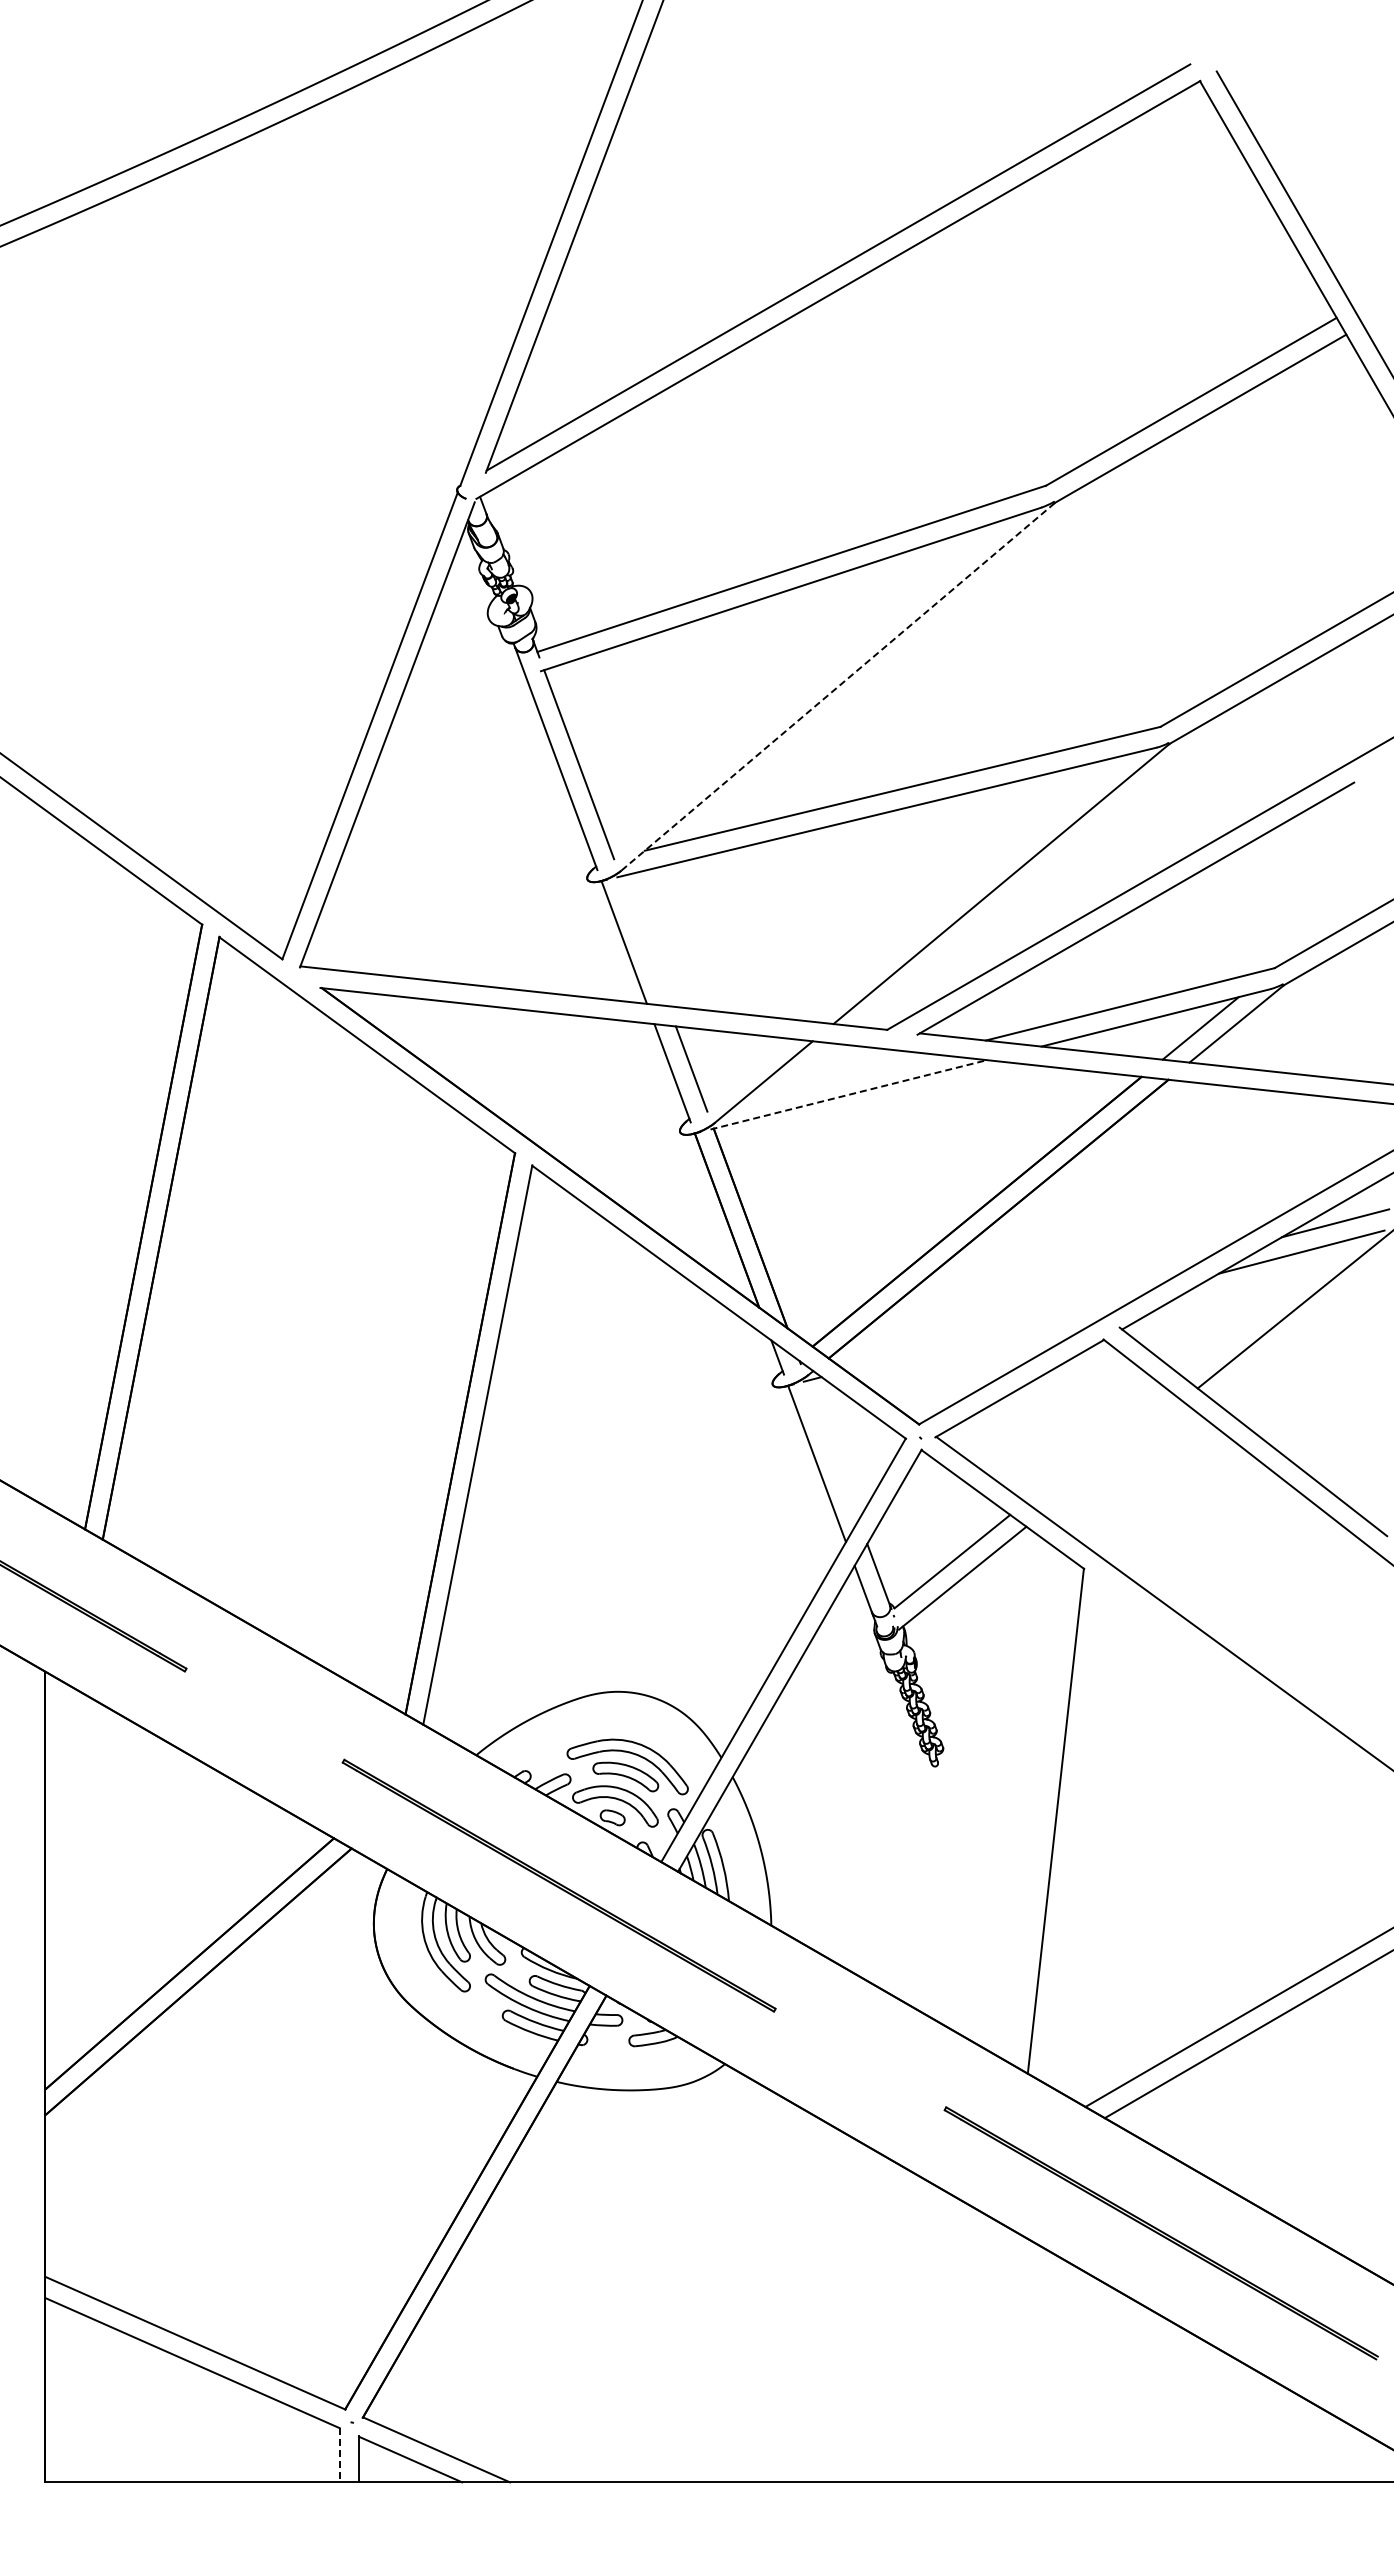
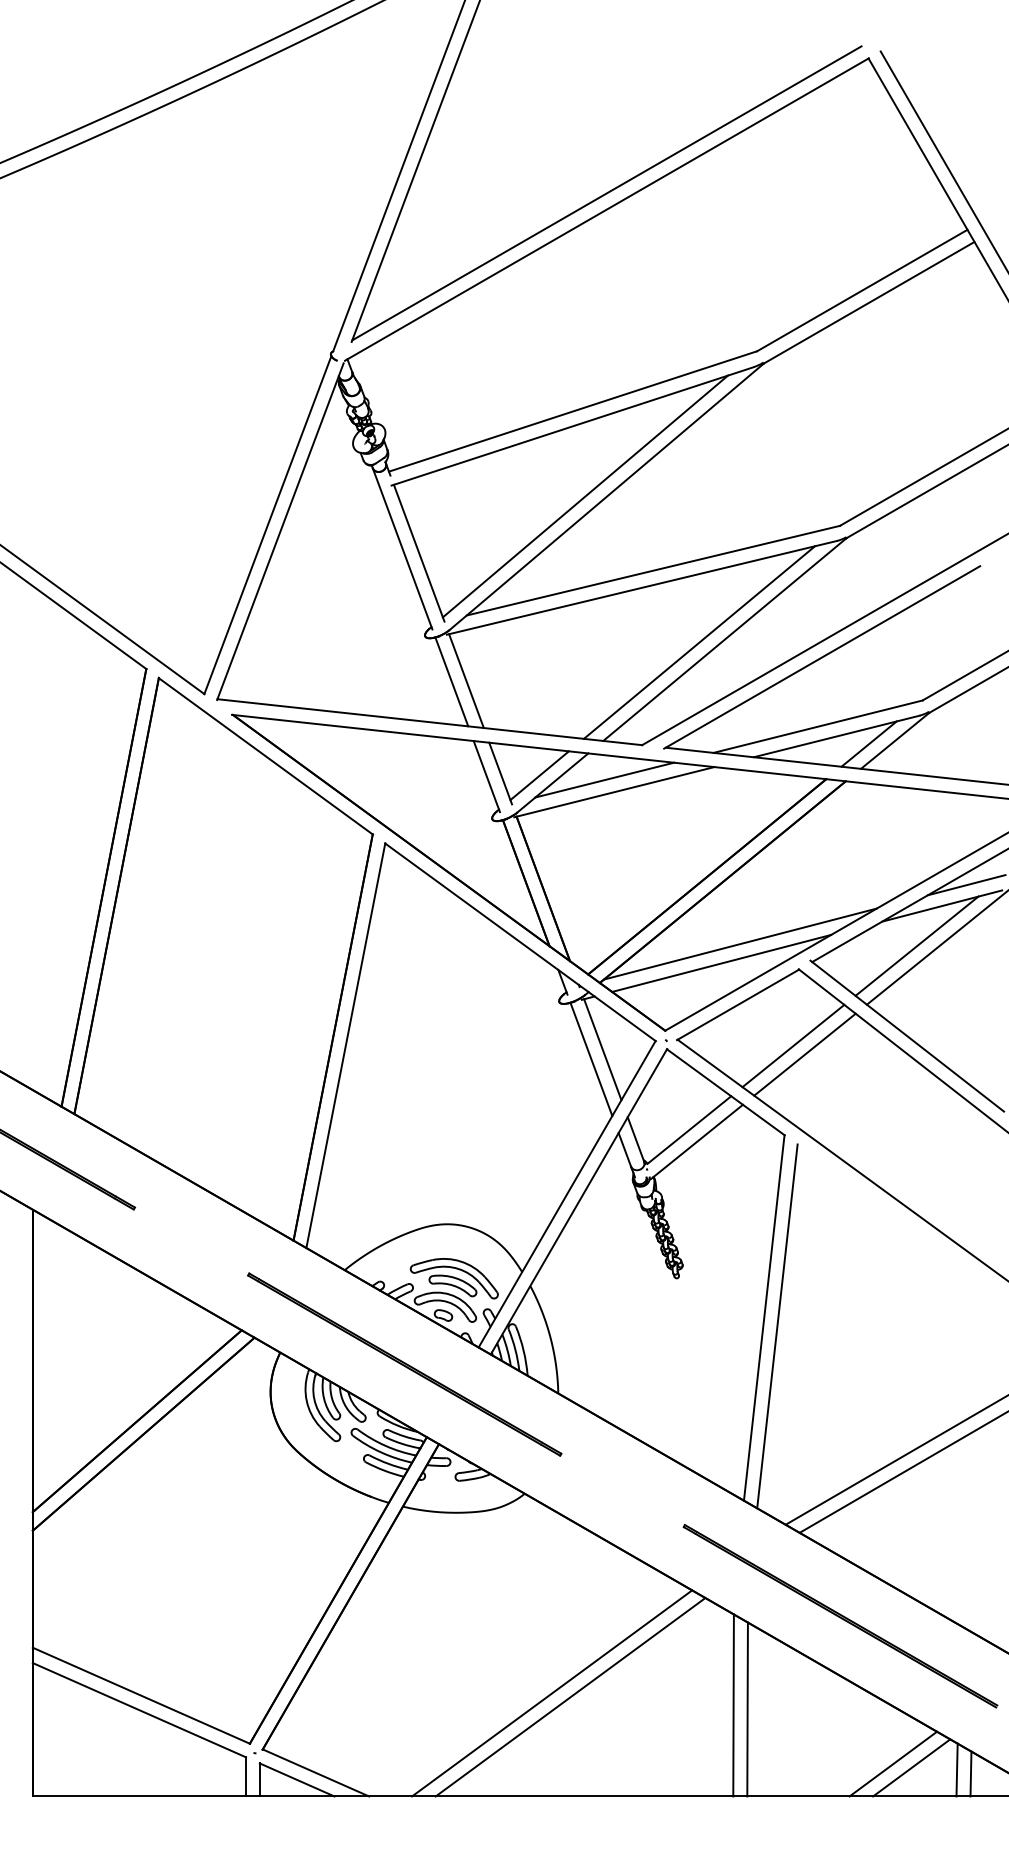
line: (808, 686) -> (585, 496), added
line: (838, 686) -> (606, 496), dashed -> solid
line: (966, 888) -> (699, 642), added
line: (644, 941) -> (466, 681), added
line: (745, 1071) -> (539, 775), added
line: (835, 1078) -> (604, 780), added
line: (848, 1094) -> (614, 791), dashed -> solid
line: (1022, 1304) -> (740, 943), added
line: (1266, 1307) -> (916, 946), added
line: (996, 1331) -> (721, 963), added
line: (1095, 1445) -> (792, 1045), added
line: (832, 1450) -> (602, 1049), added
line: (1112, 1457) -> (805, 1054), added
line: (1073, 1832) -> (777, 1326), added
line: (762, 2339) -> (551, 1693), added
line: (787, 2345) -> (570, 1697), added
line: (1013, 2356) -> (733, 1705), added
line: (1032, 2362) -> (747, 1709), added
line: (1233, 2437) -> (892, 1764), added
line: (1259, 2442) -> (911, 1767), added
line: (1322, 2445) -> (957, 1769), added
line: (1341, 2451) -> (970, 1774), added
line: (339, 2455) -> (245, 1777), dashed -> solid

